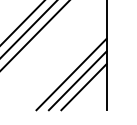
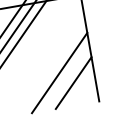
line: (77, 80) -> (66, 77), removed

